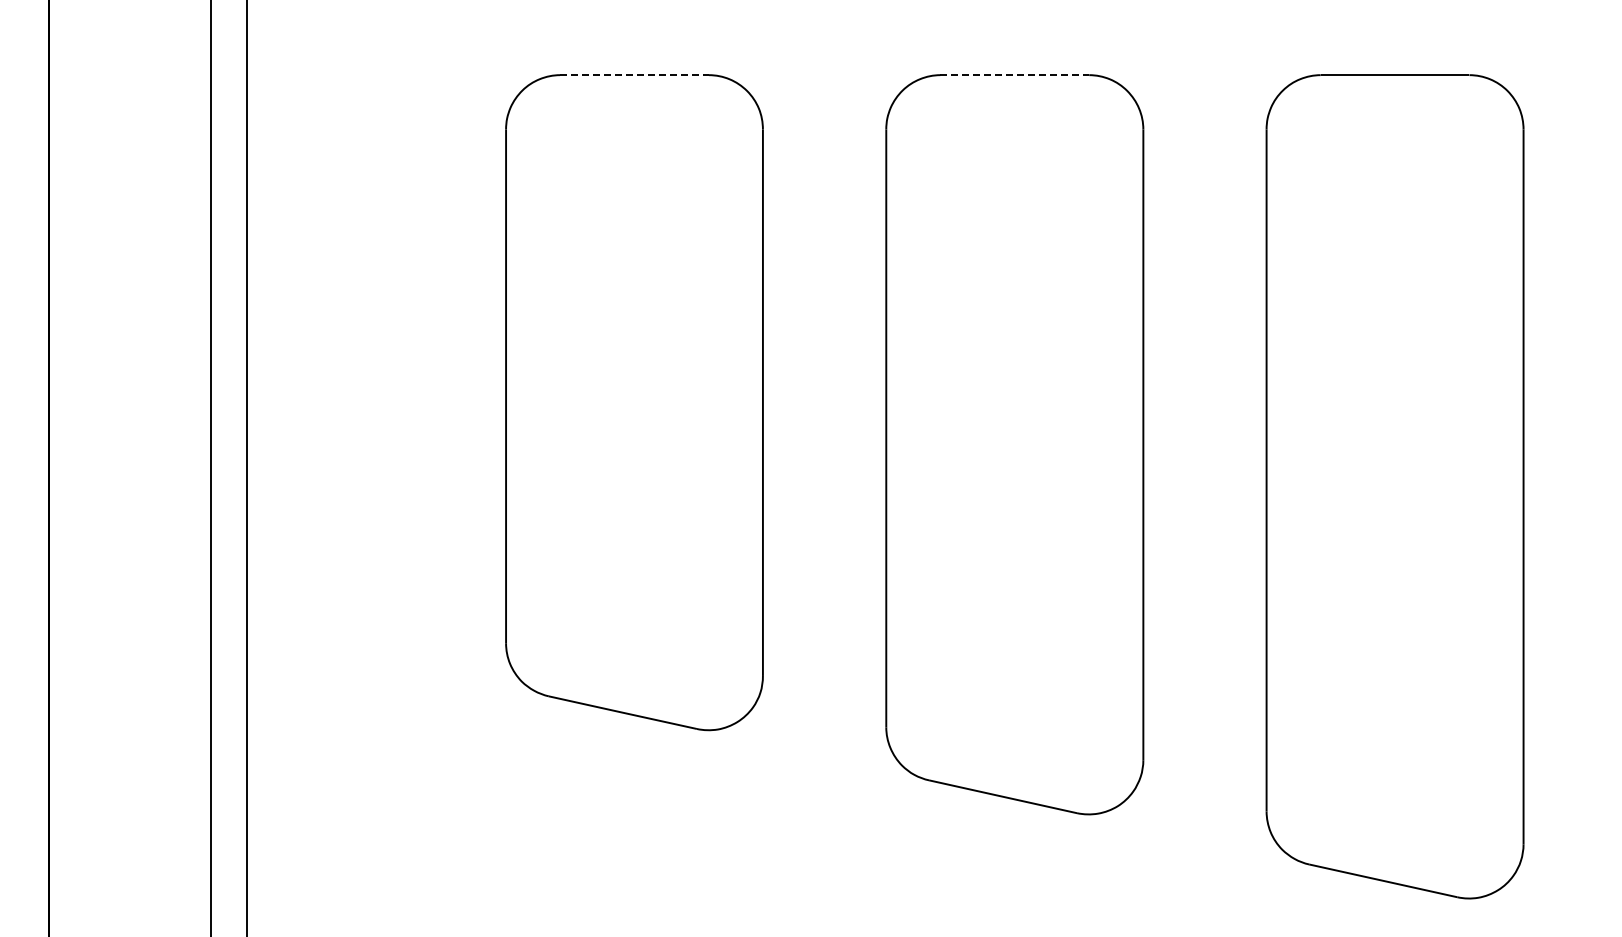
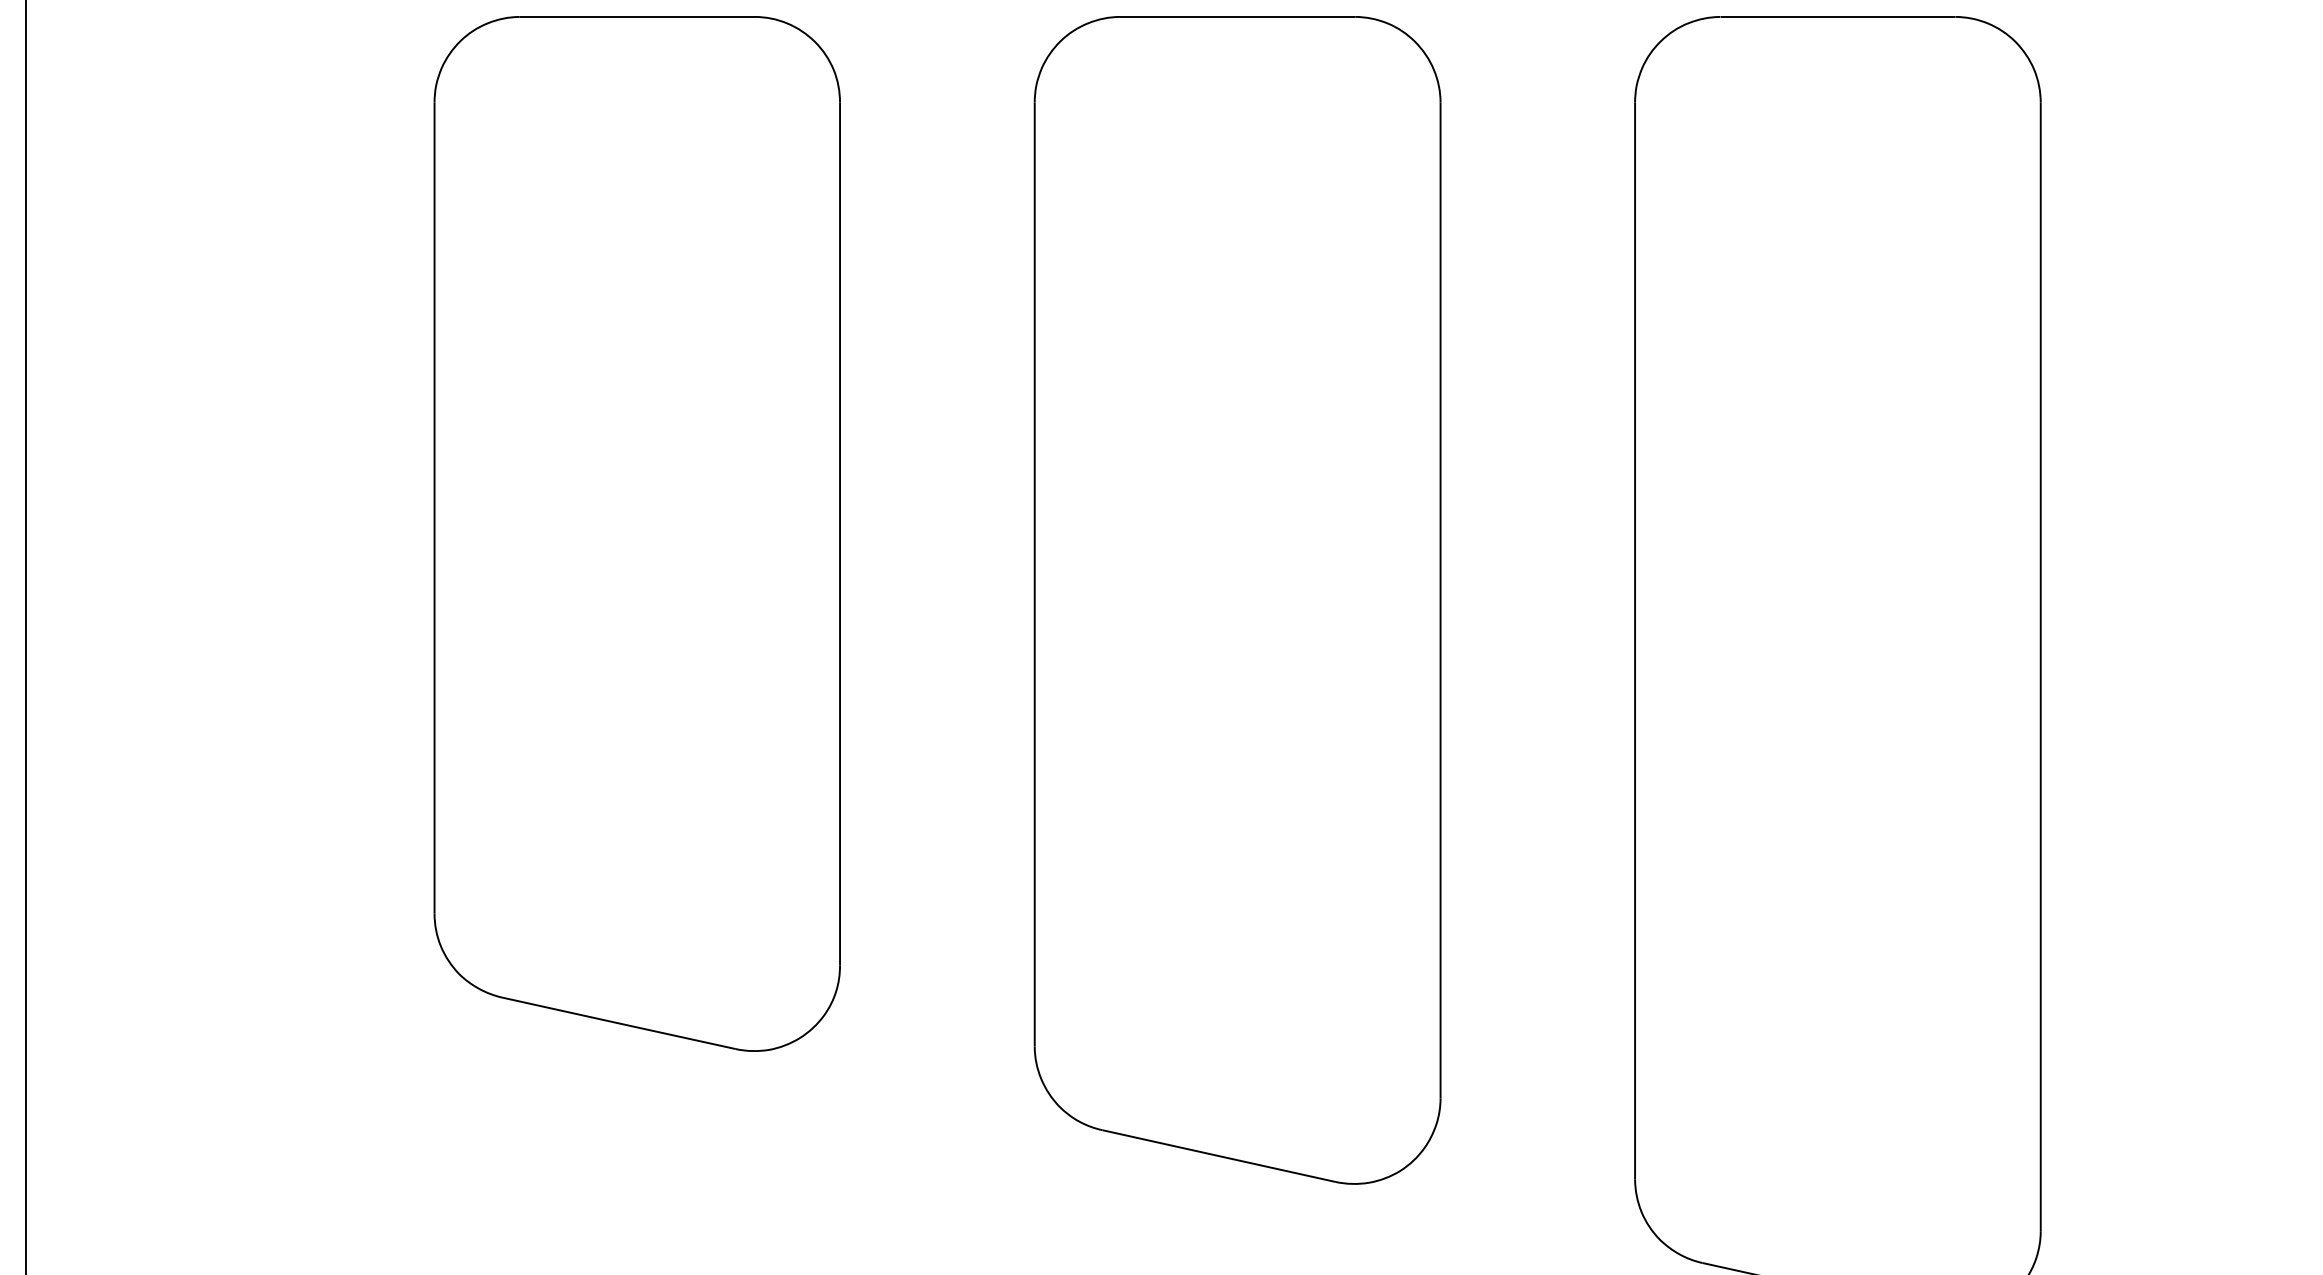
line: (635, 75) -> (638, 17), dashed -> solid
line: (1015, 75) -> (1238, 17), dashed -> solid

